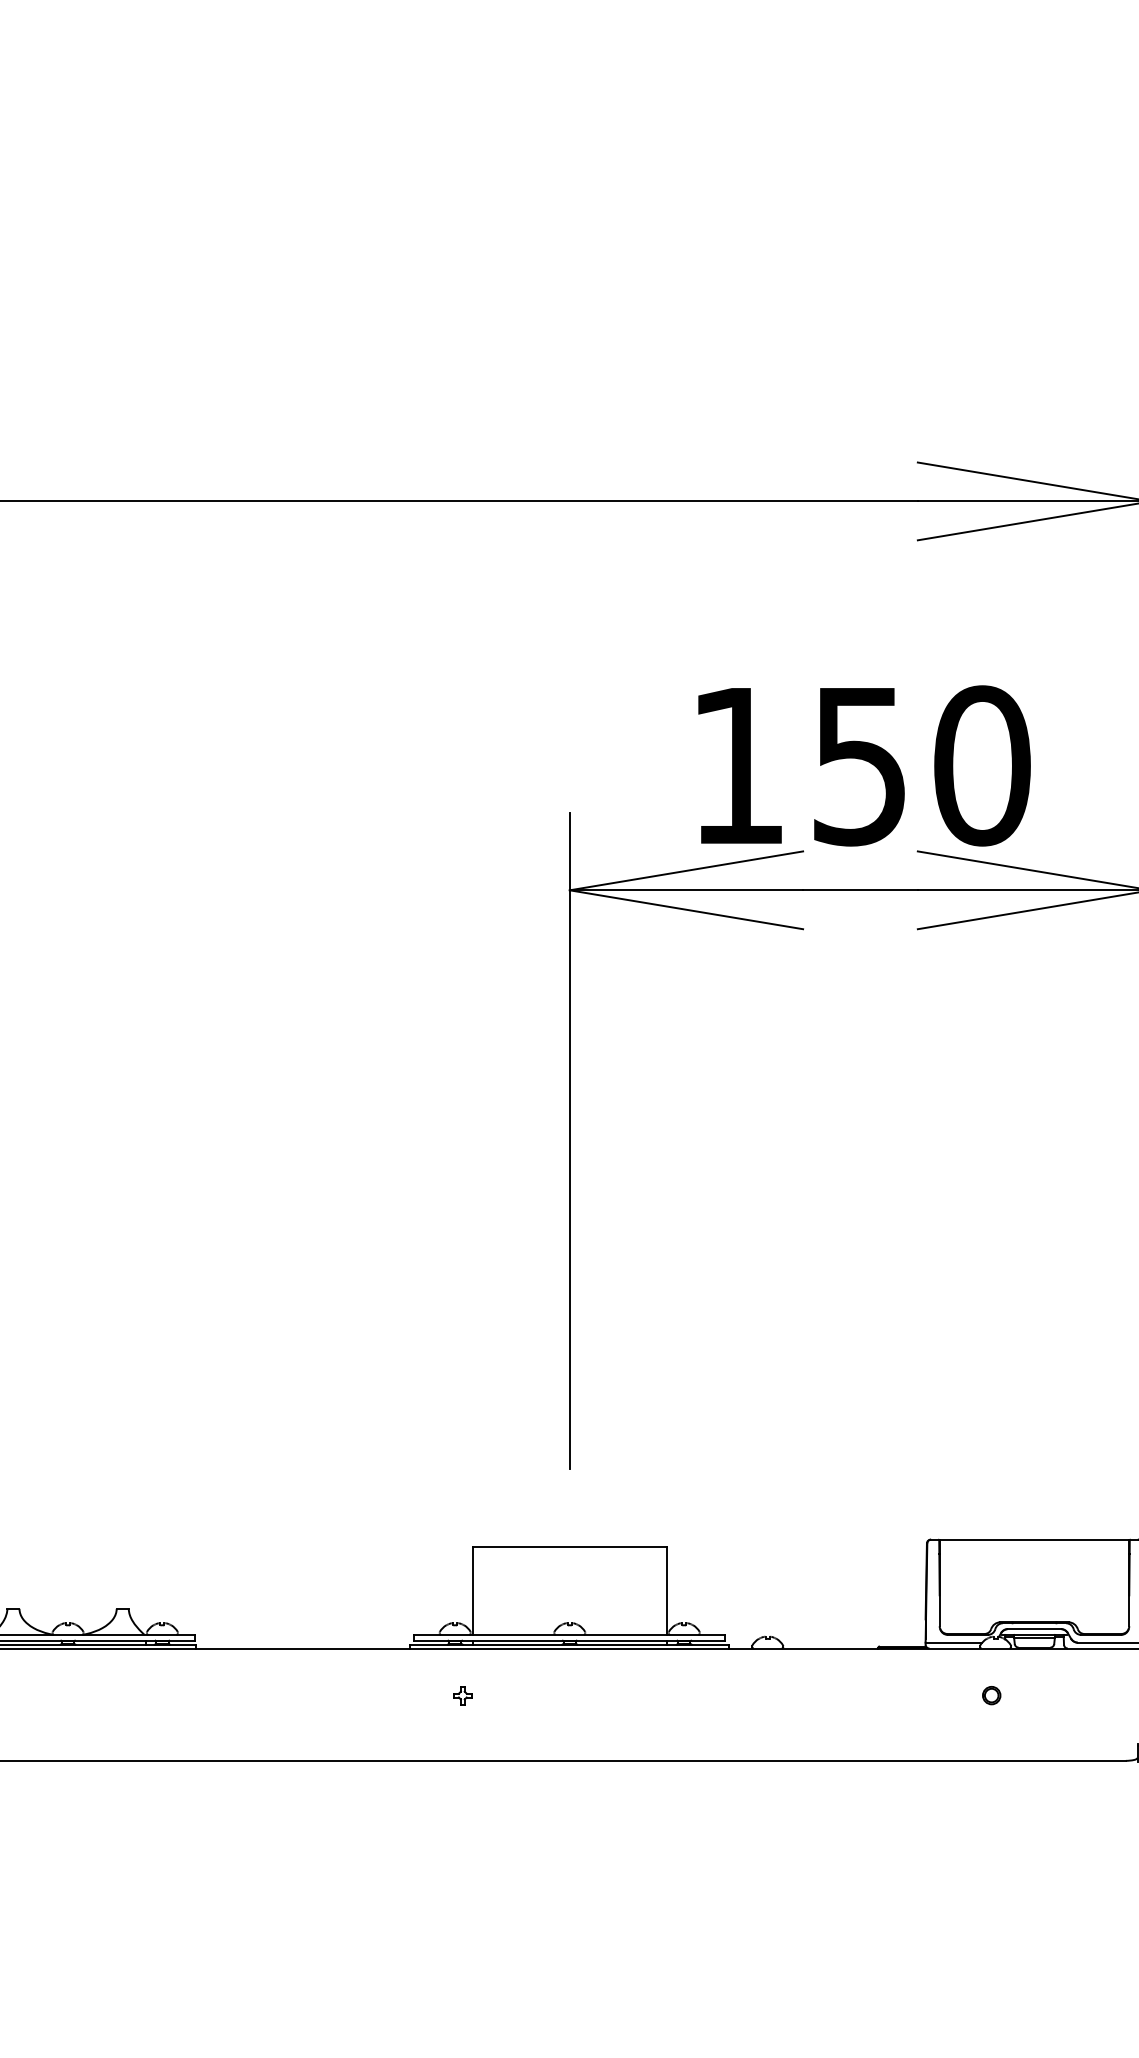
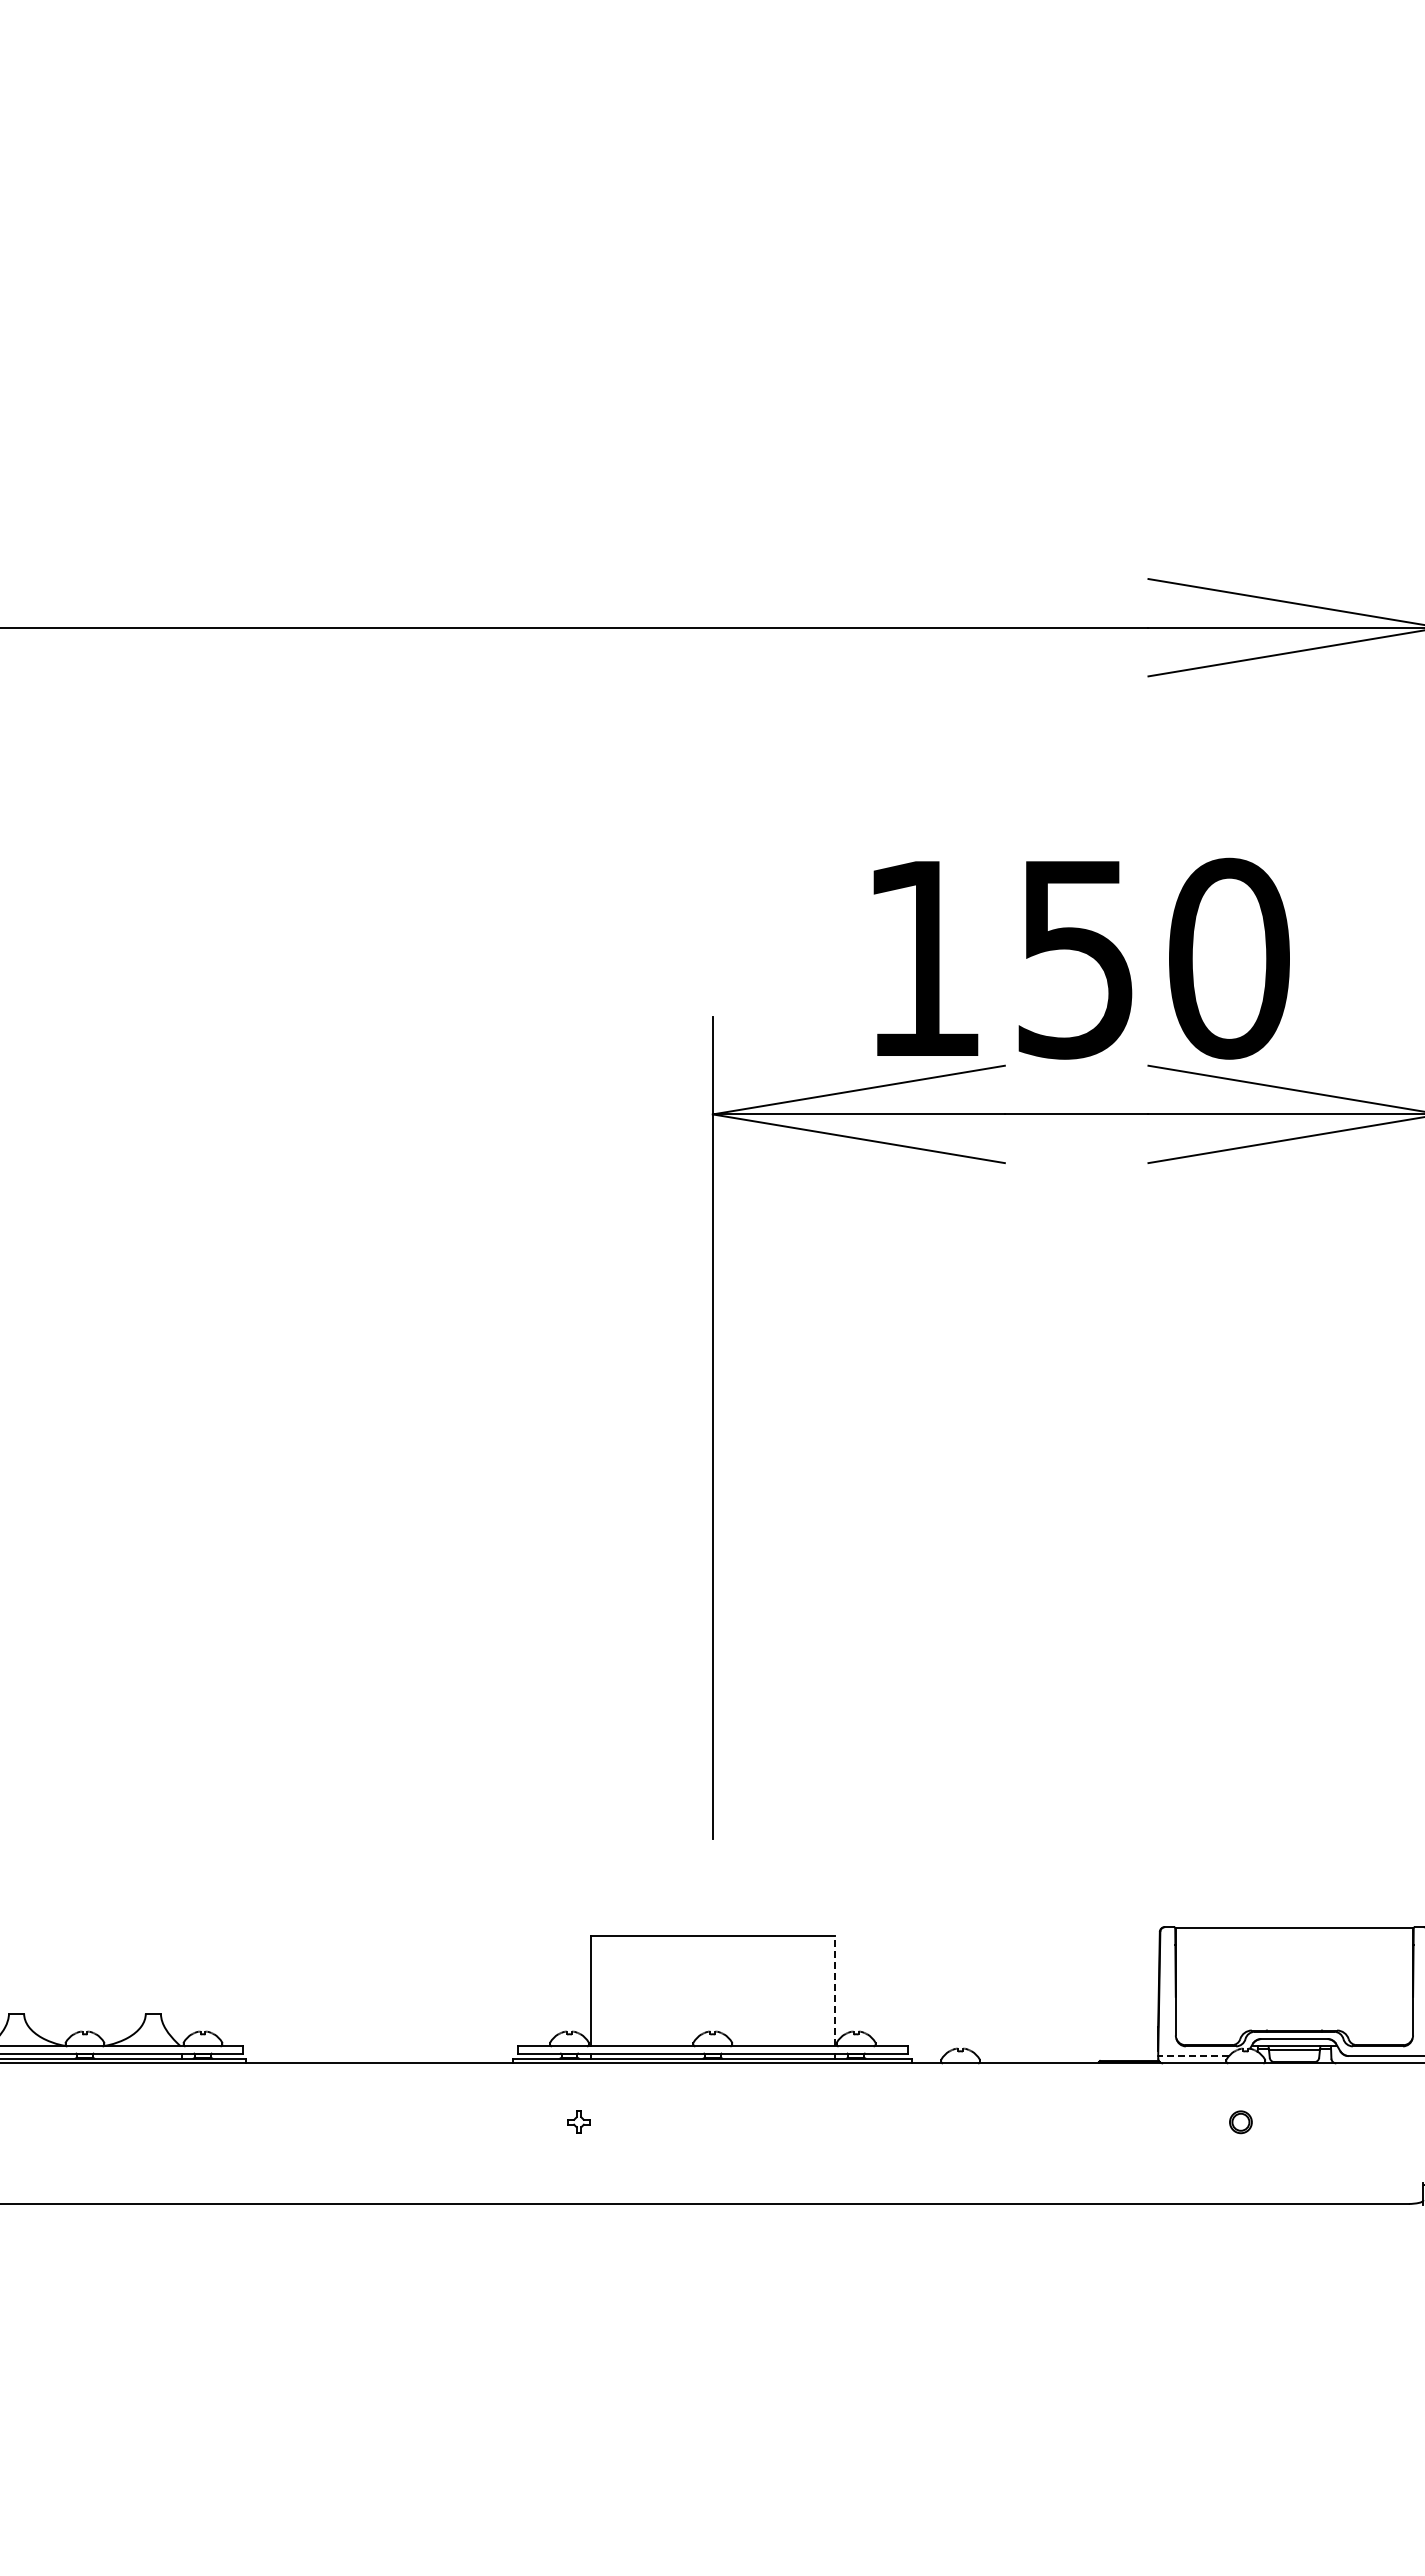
line: (666, 1591) -> (834, 1991), solid -> dashed
line: (953, 1643) -> (1193, 2056), solid -> dashed

